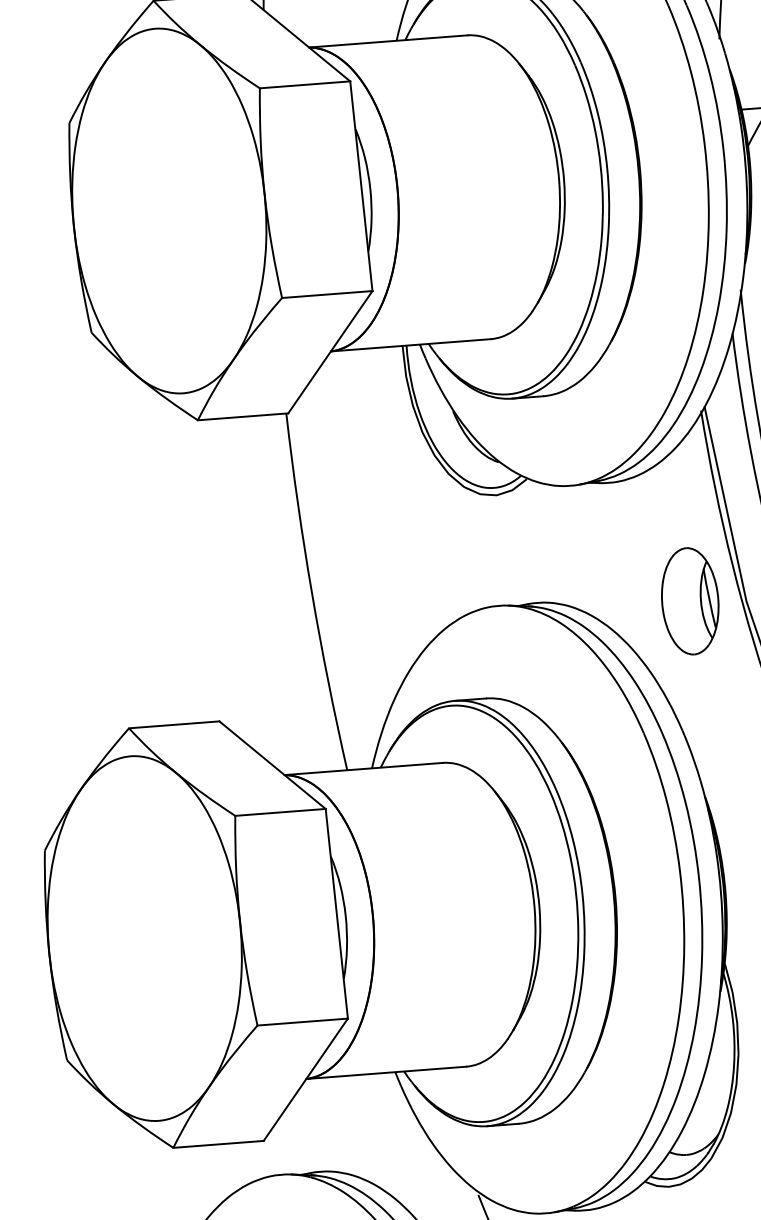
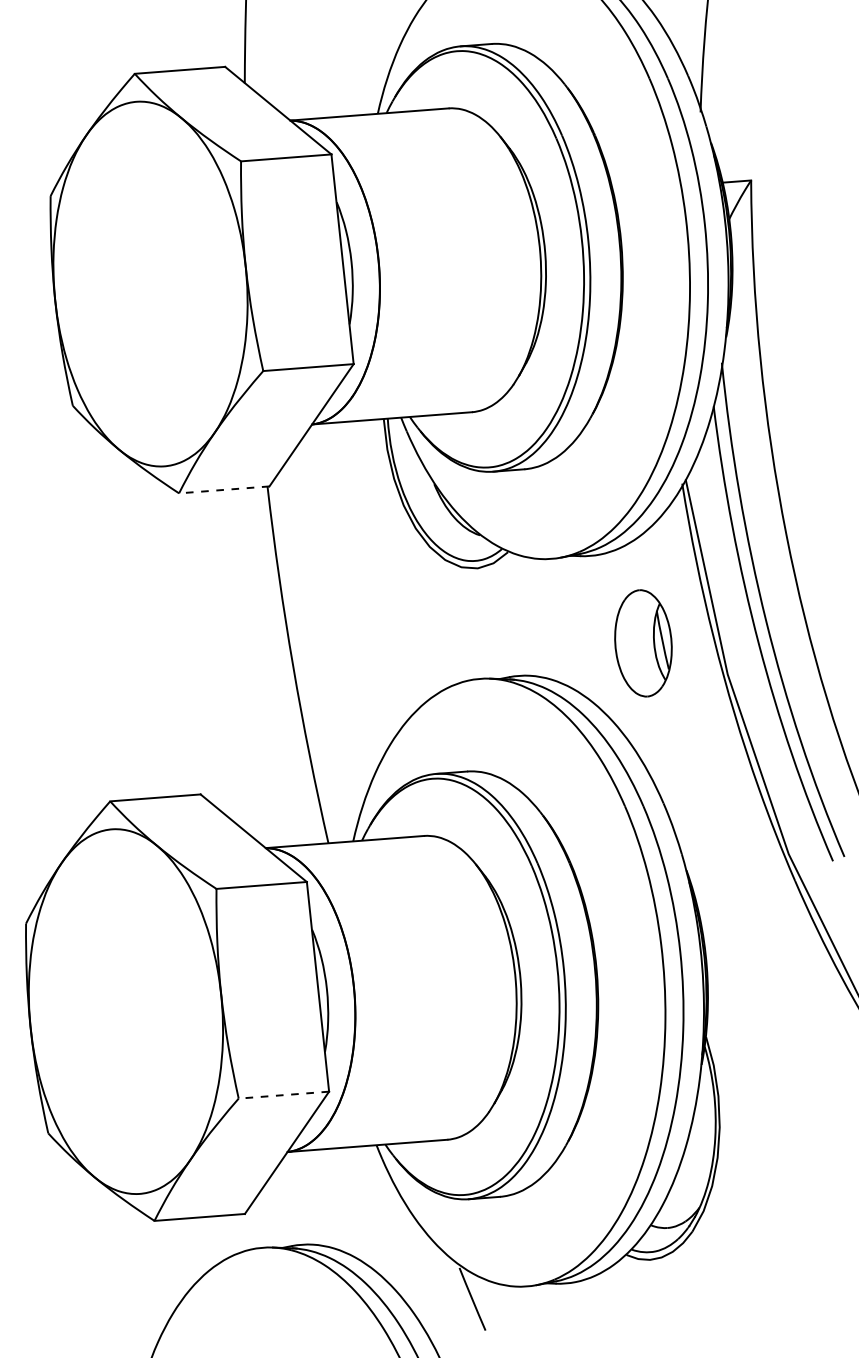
line: (242, 416) -> (223, 489), solid -> dashed
part: (690, 601) -> (643, 643), moved
line: (302, 1022) -> (283, 1095), solid -> dashed

